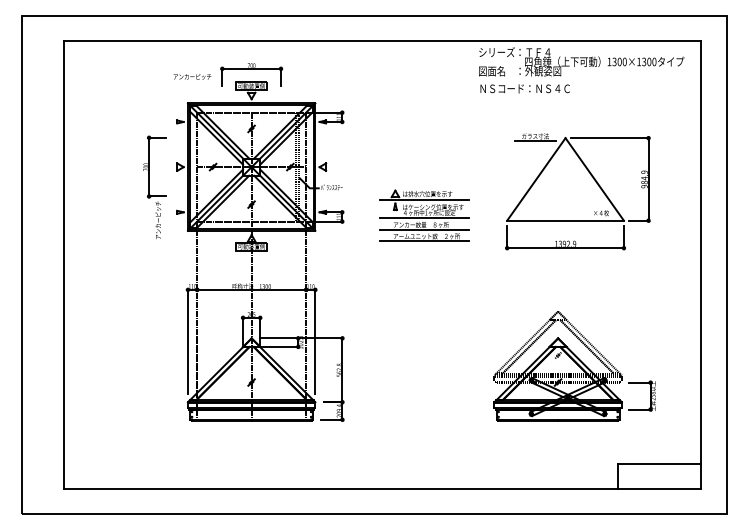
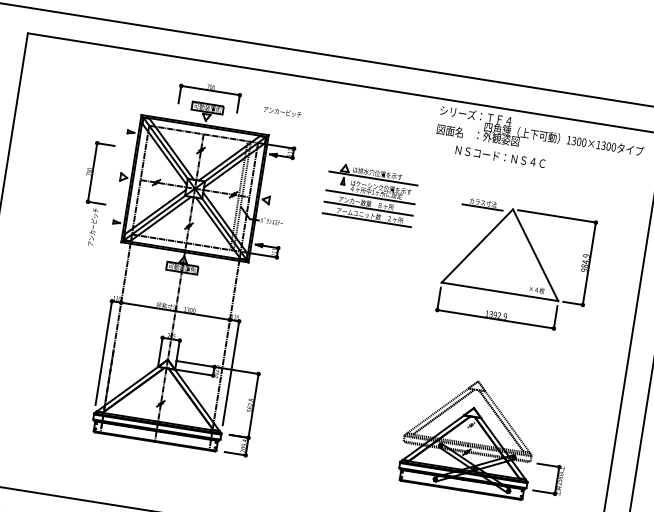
text: (192, 76) -> (282, 111), moved
text: (524, 88) -> (499, 156), moved
part: (424, 215) -> (371, 194), moved

